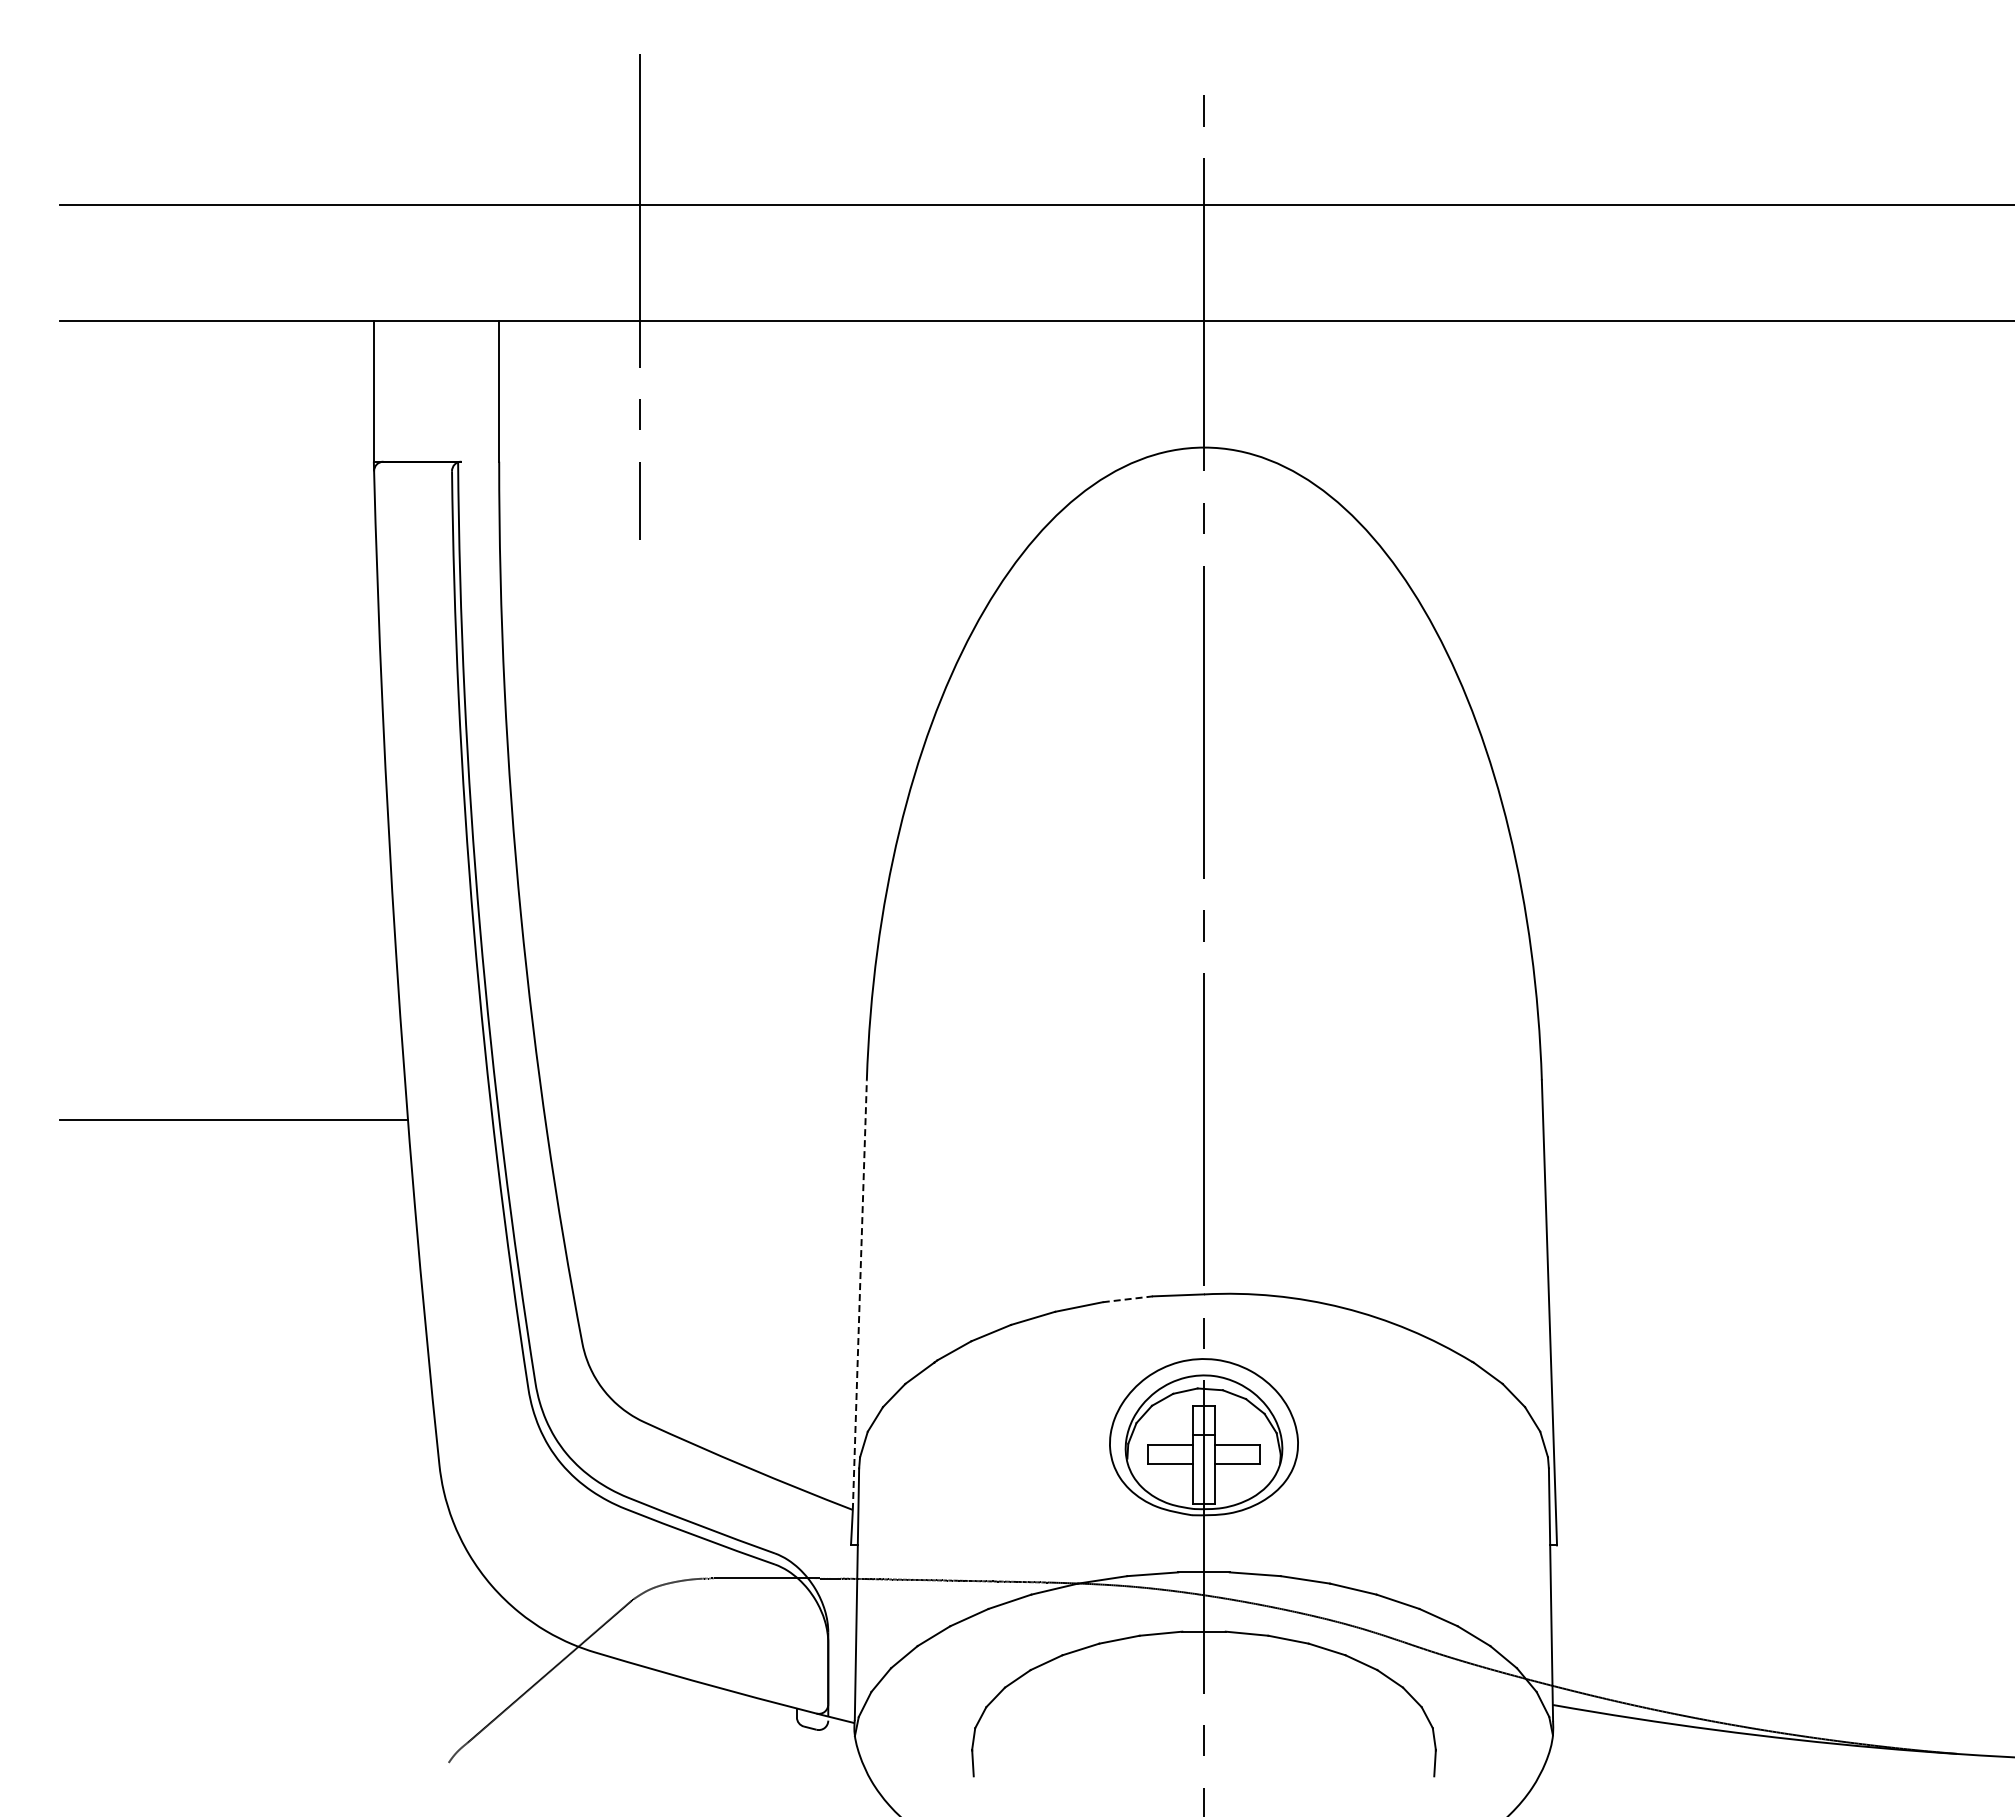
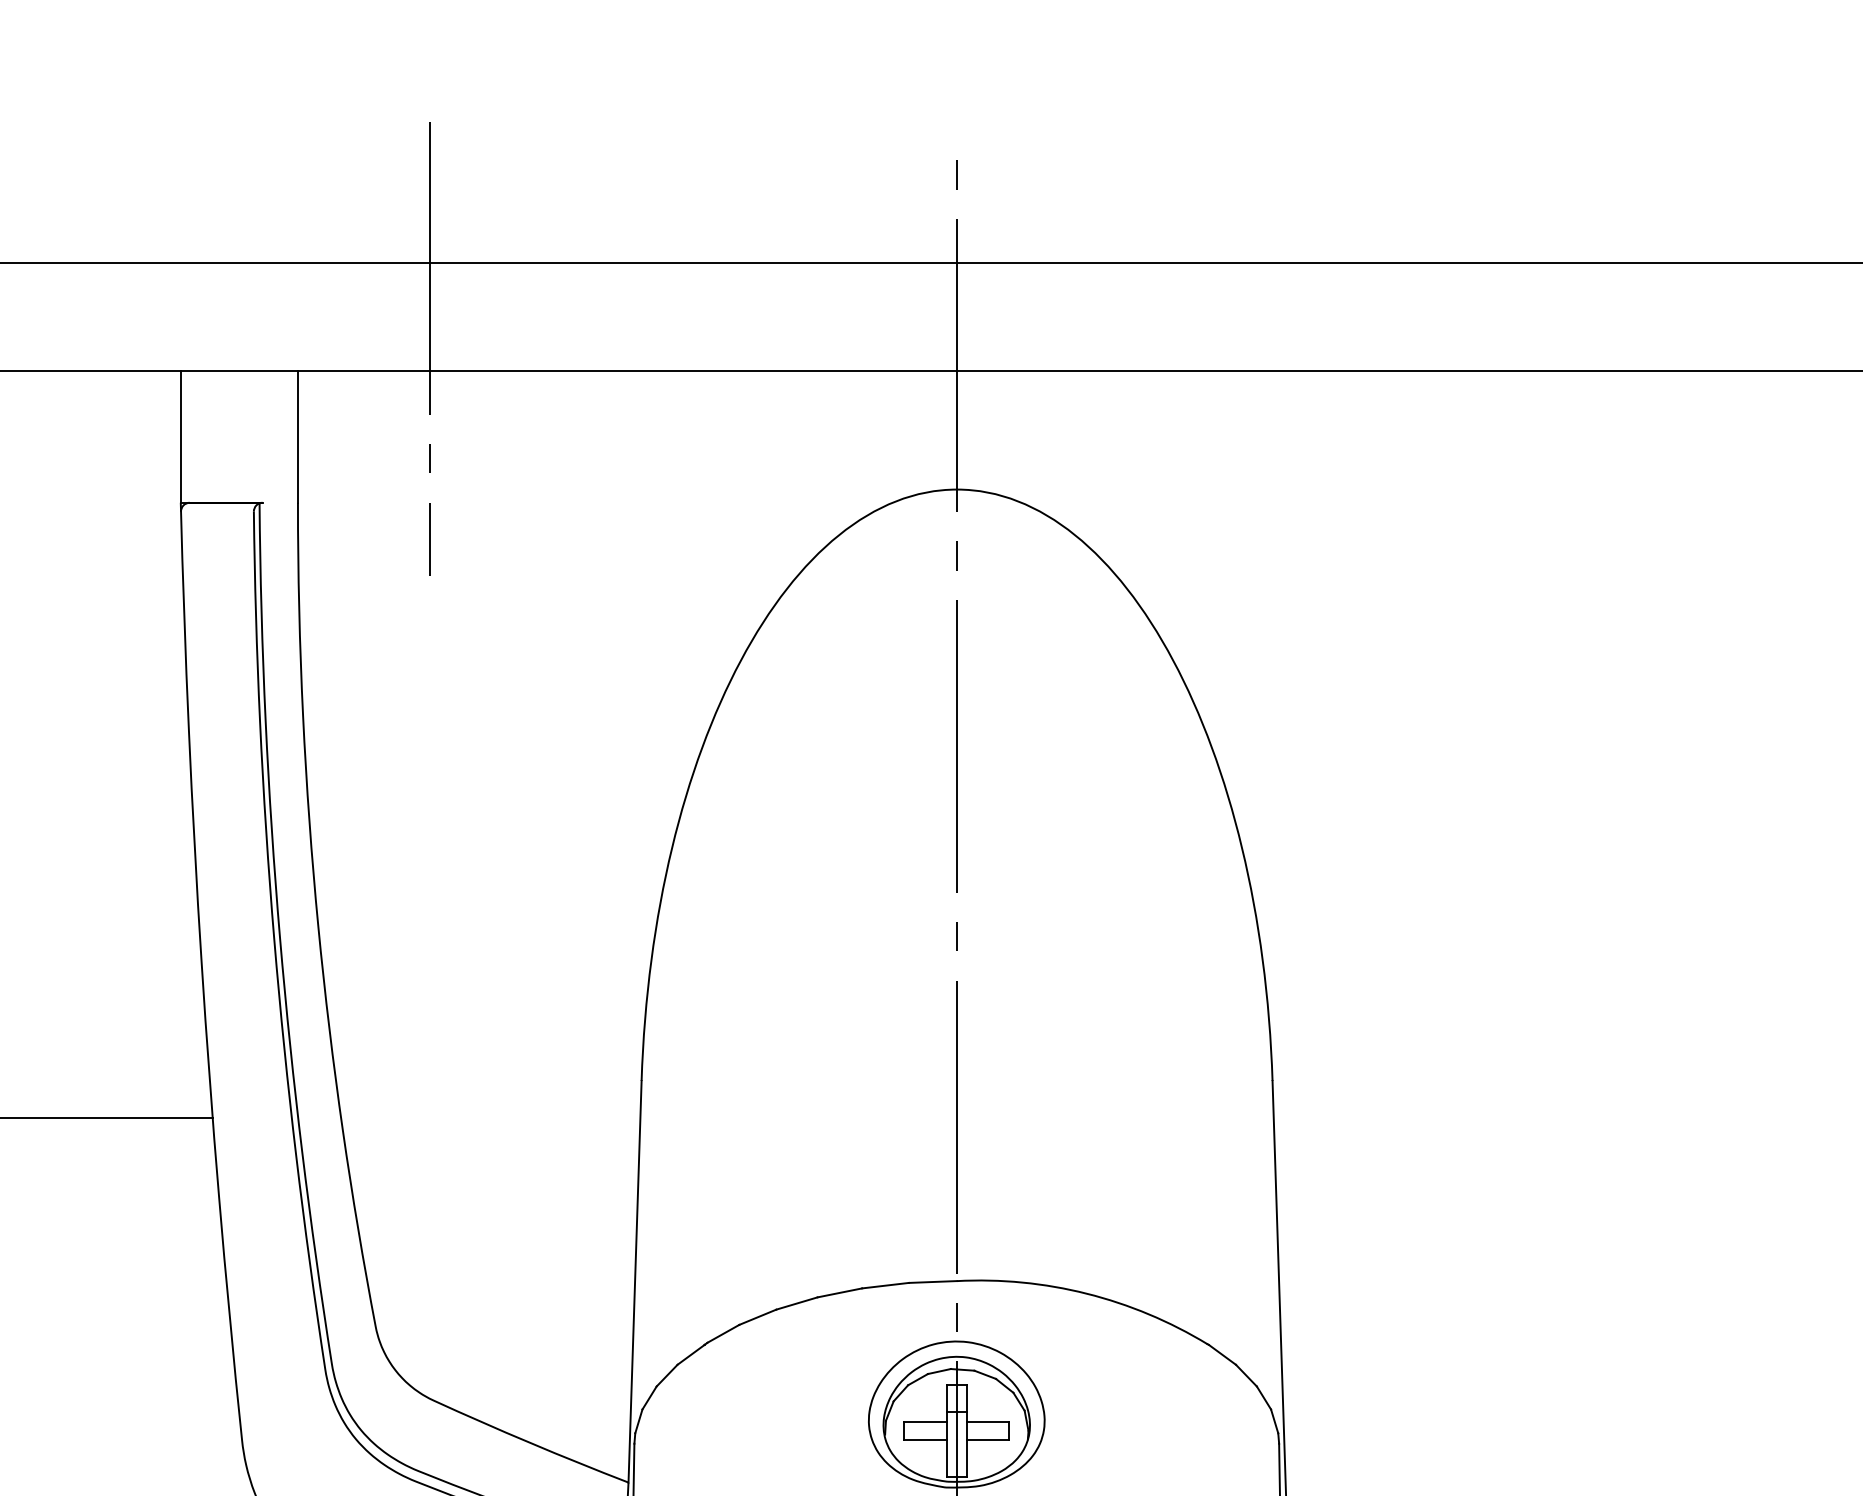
line: (859, 1295) -> (634, 1282), dashed -> solid
line: (1128, 1299) -> (886, 1285), dashed -> solid

